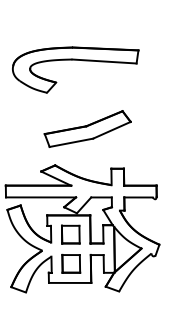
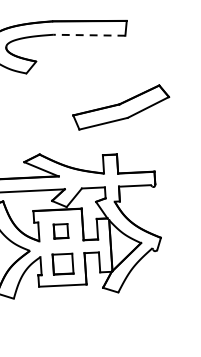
line: (104, 61) -> (89, 35), solid -> dashed
part: (87, 128) -> (120, 106), moved
part: (70, 234) -> (60, 231), size x0.7

